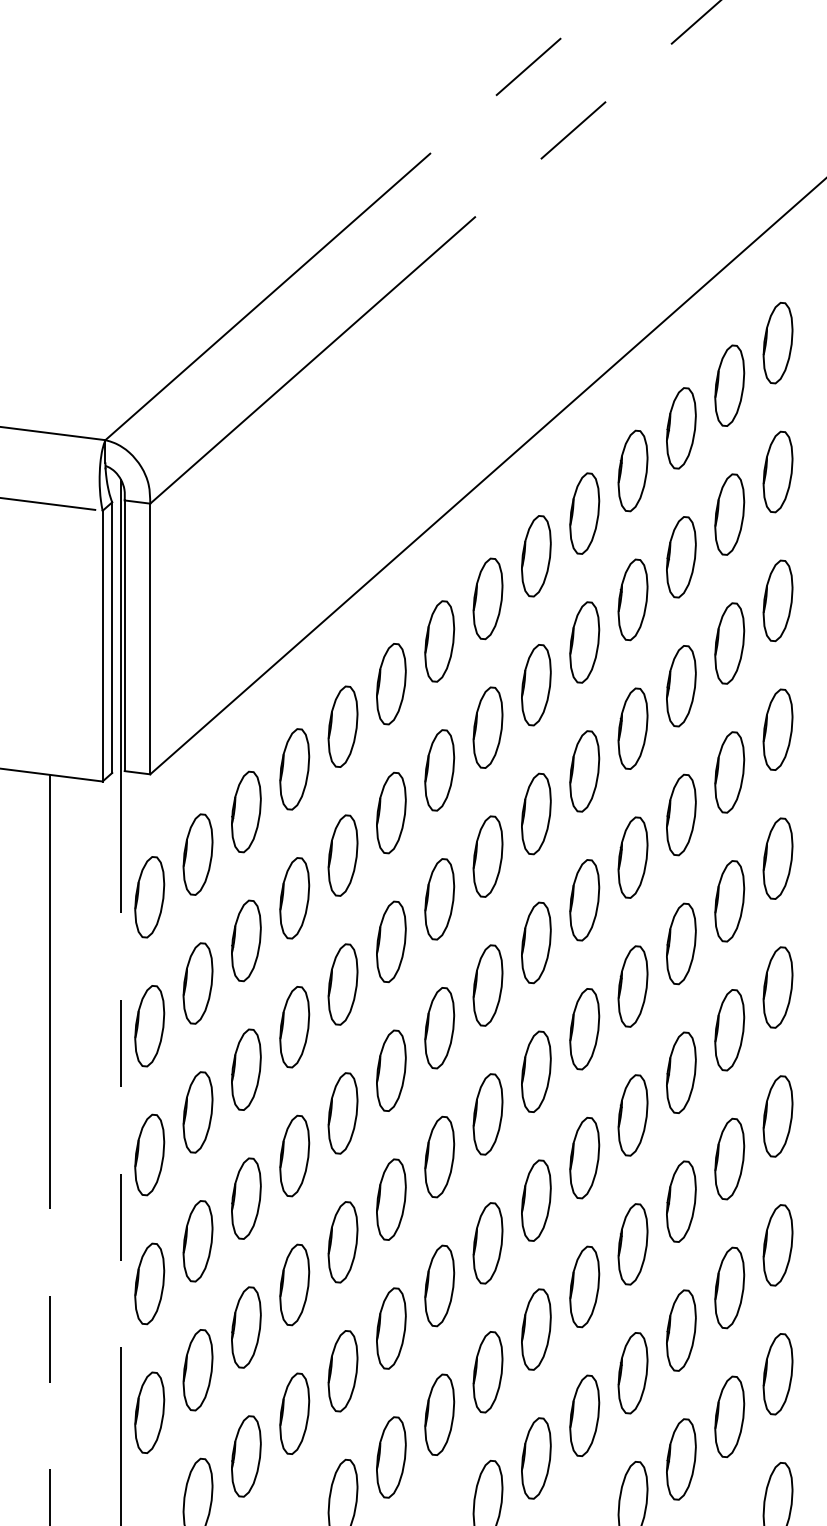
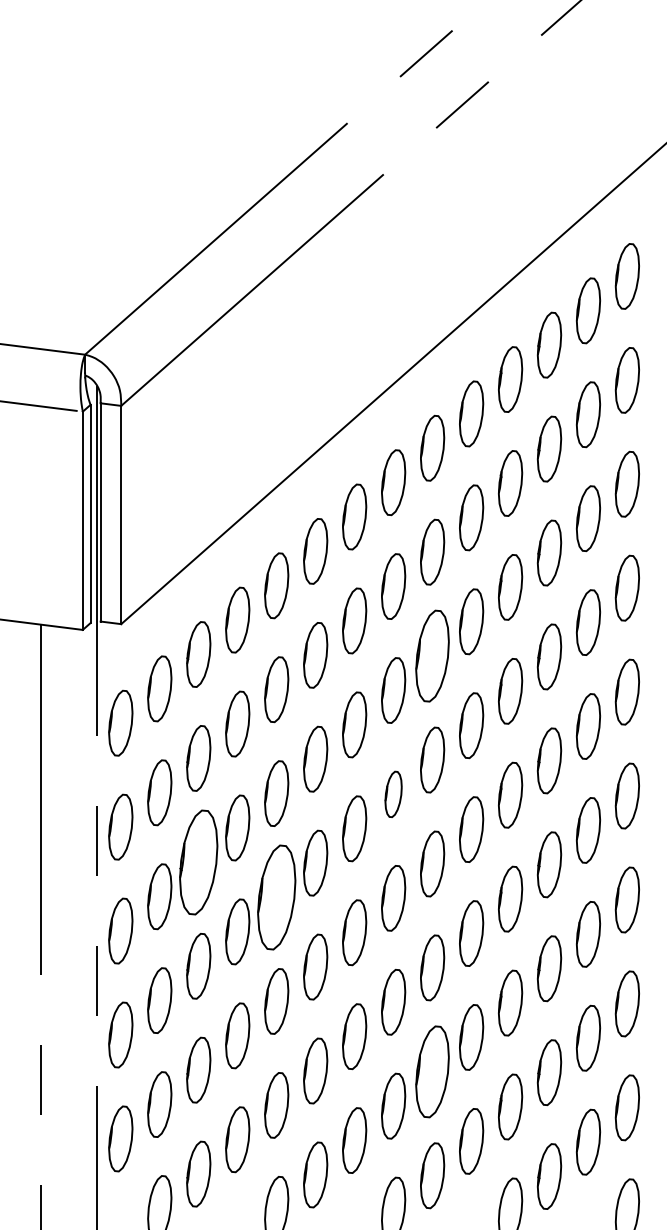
part: (536, 813) -> (432, 655), size x1.4
part: (487, 985) -> (393, 794), size x0.7
part: (246, 1069) -> (198, 862), size x1.6
part: (342, 1113) -> (276, 897), size x1.6
part: (536, 1329) -> (432, 1071), size x1.4

